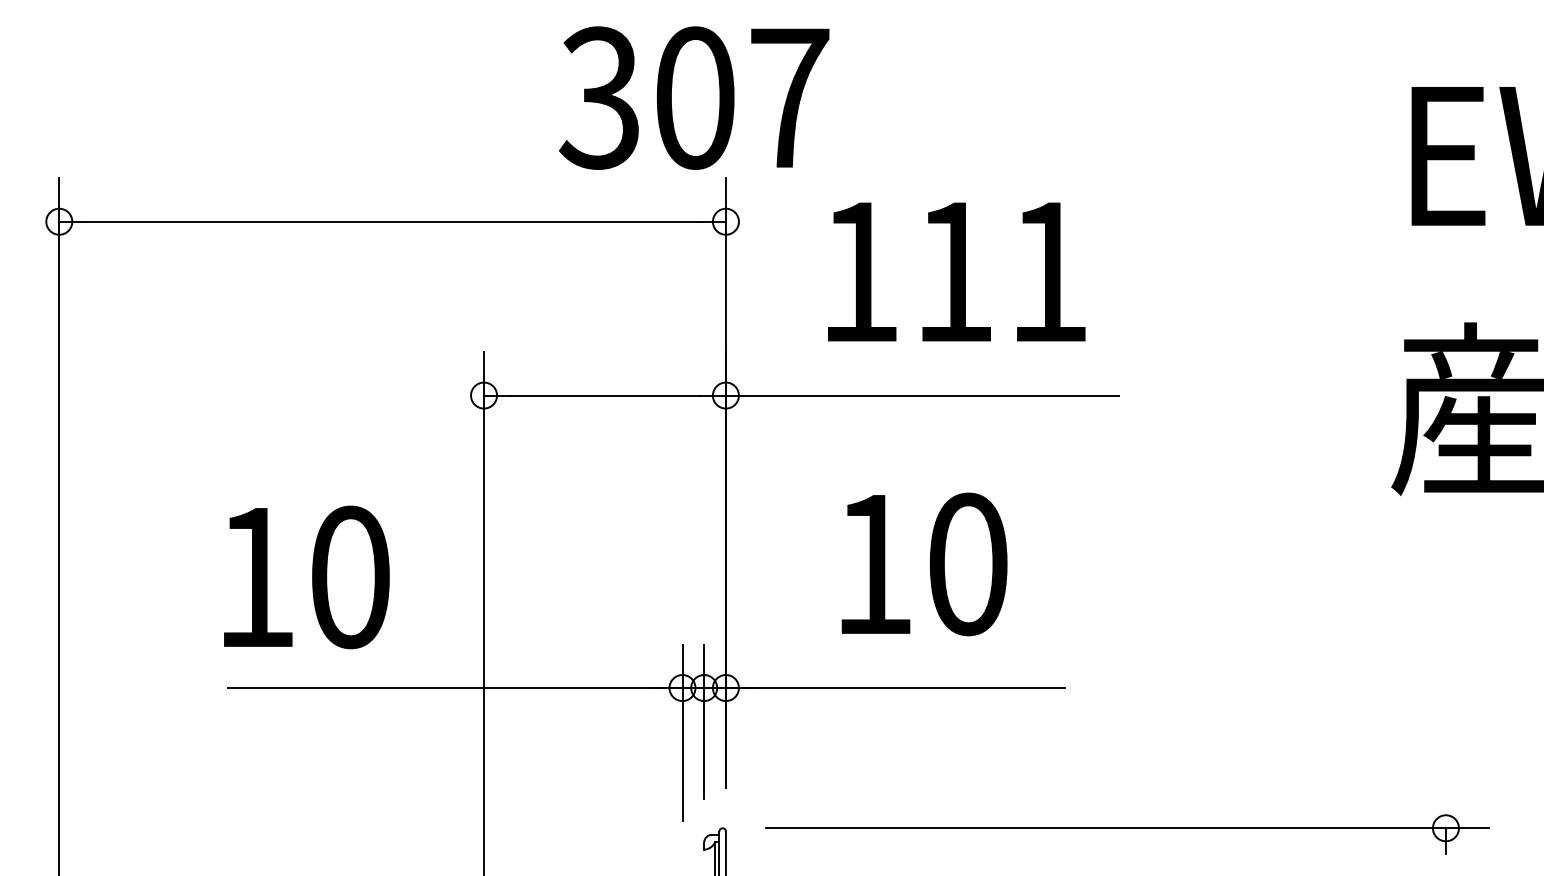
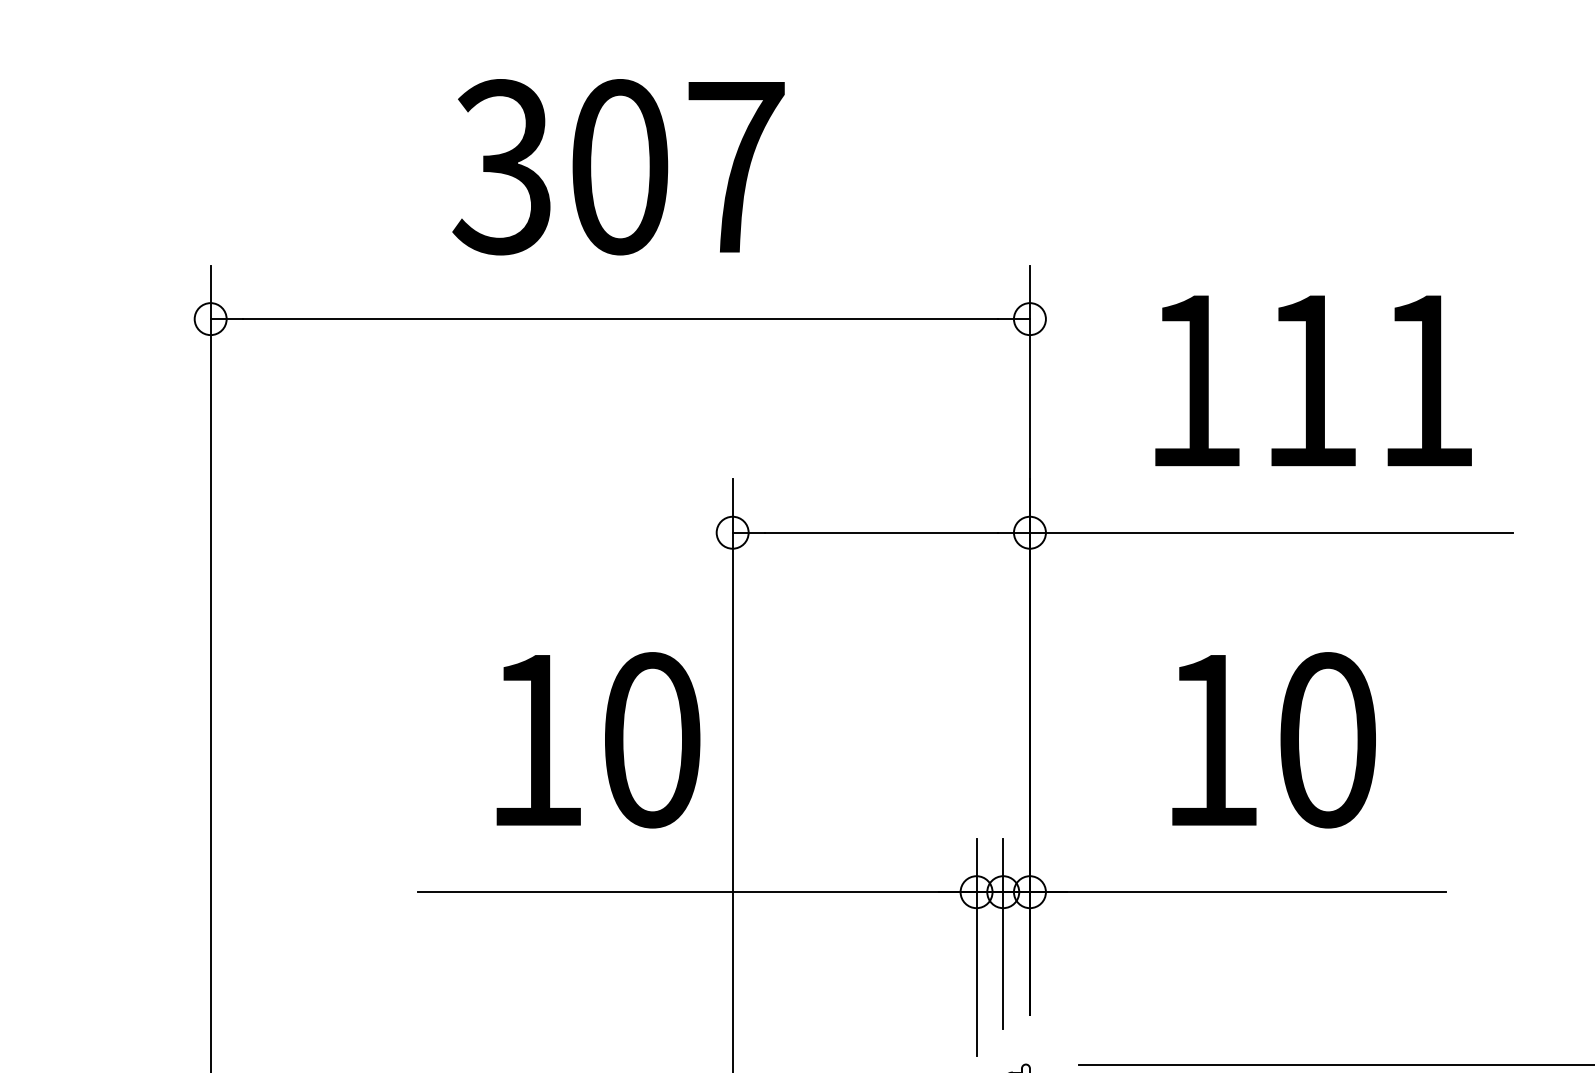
text: (694, 97) -> (618, 166), moved
text: (306, 577) -> (598, 740), moved

